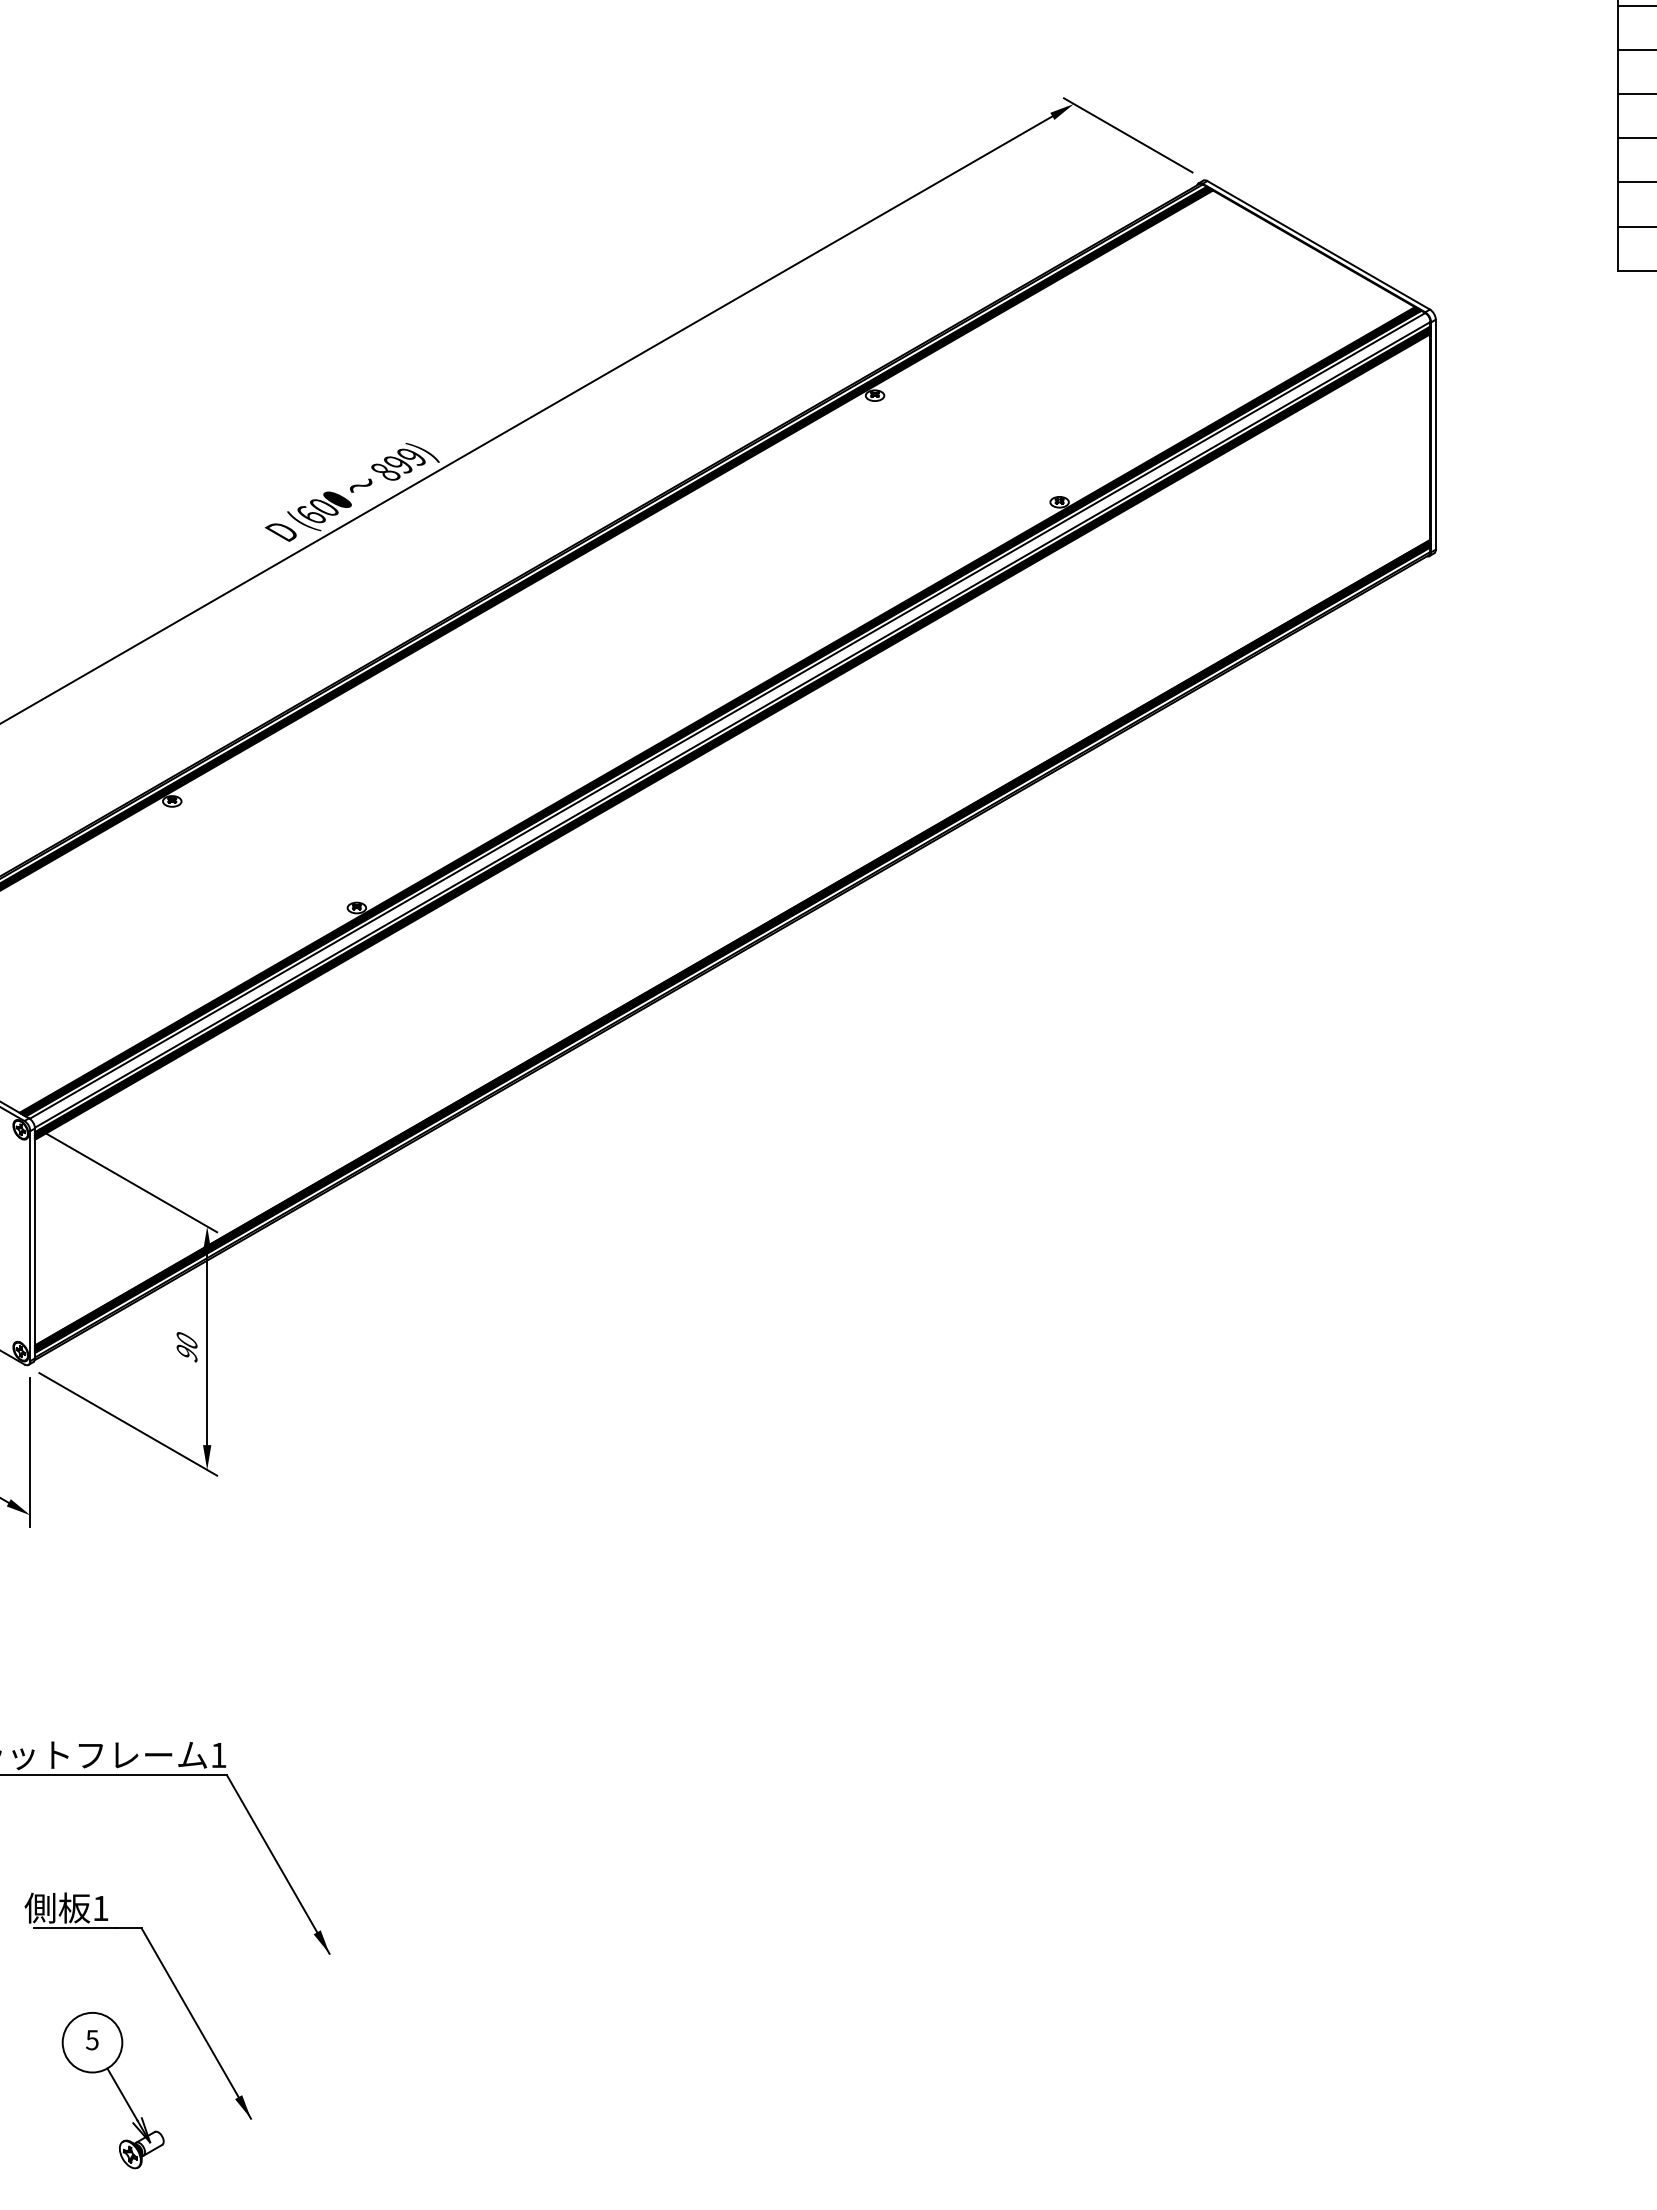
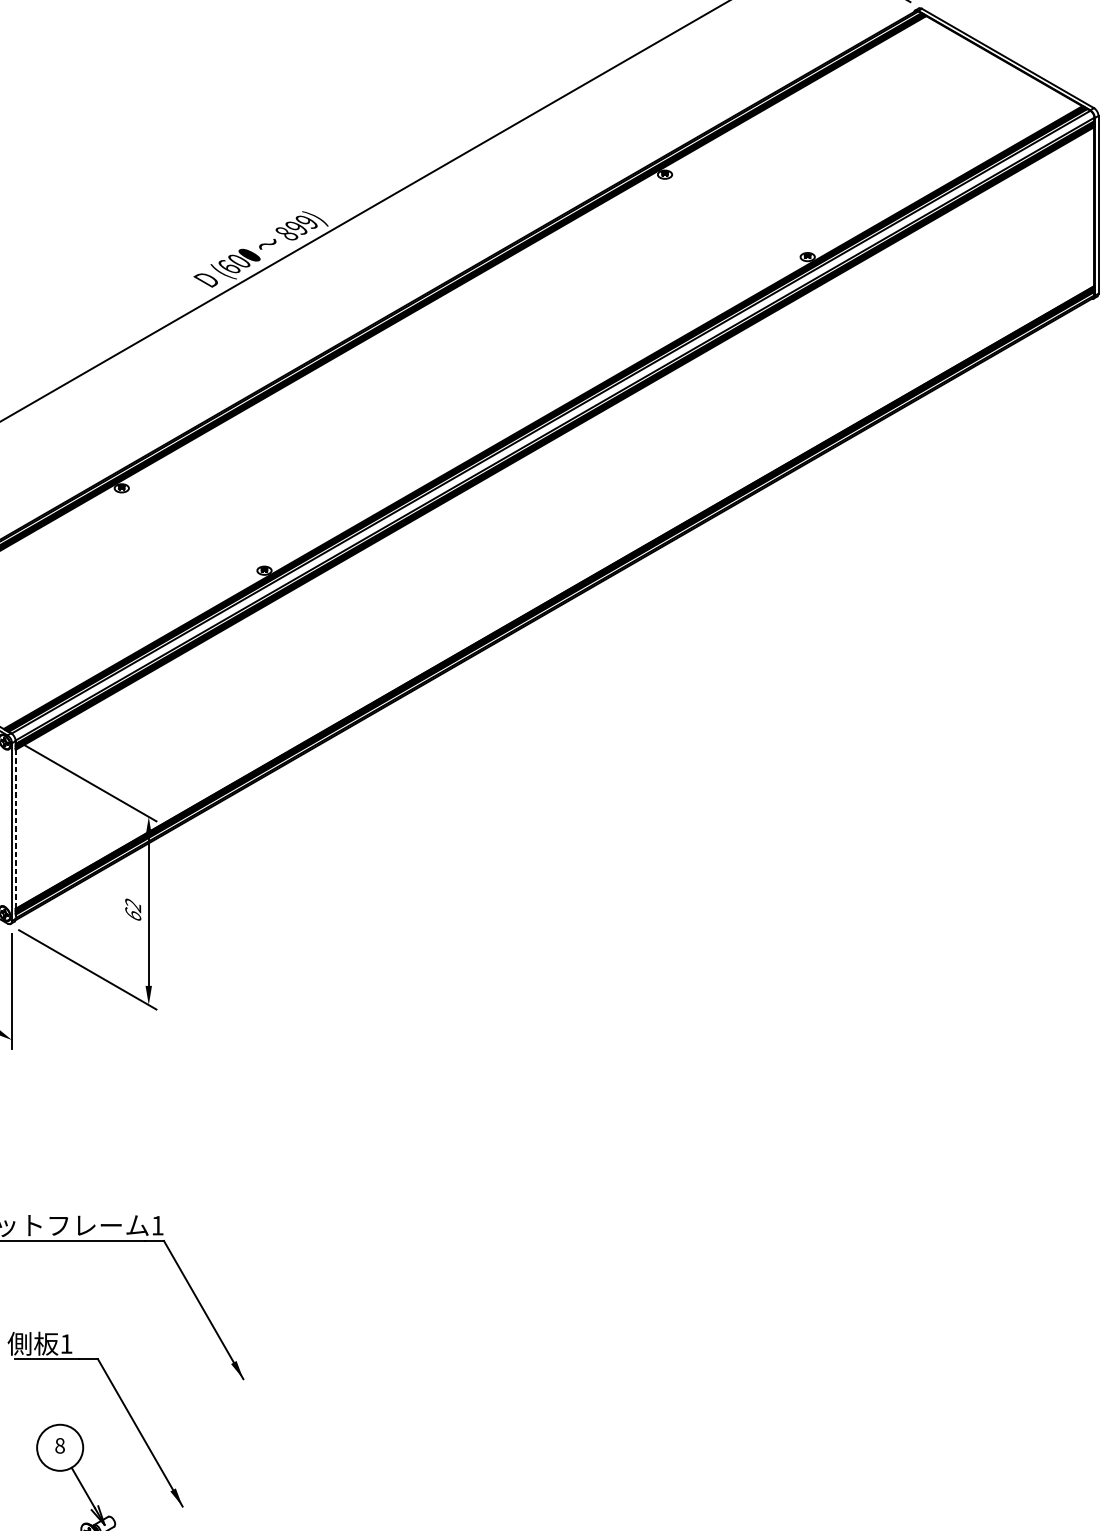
line: (35, 1243) -> (16, 830), solid -> dashed
text: (186, 1347) -> (132, 910), 90 -> 62
text: (92, 2040) -> (60, 1446), 5 -> 8

